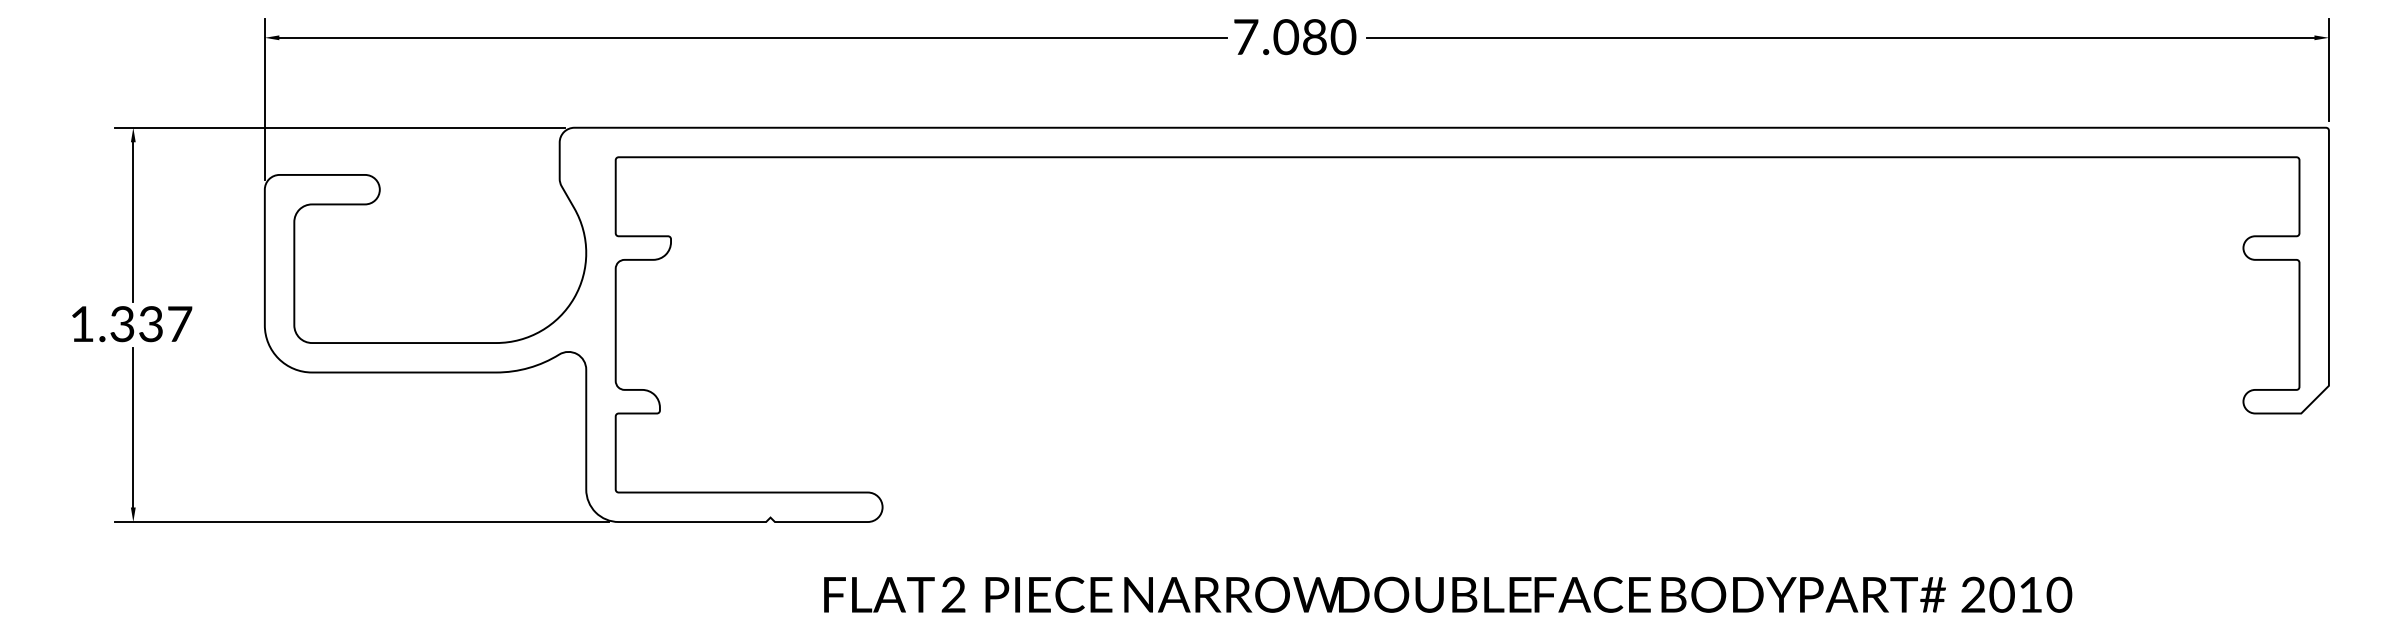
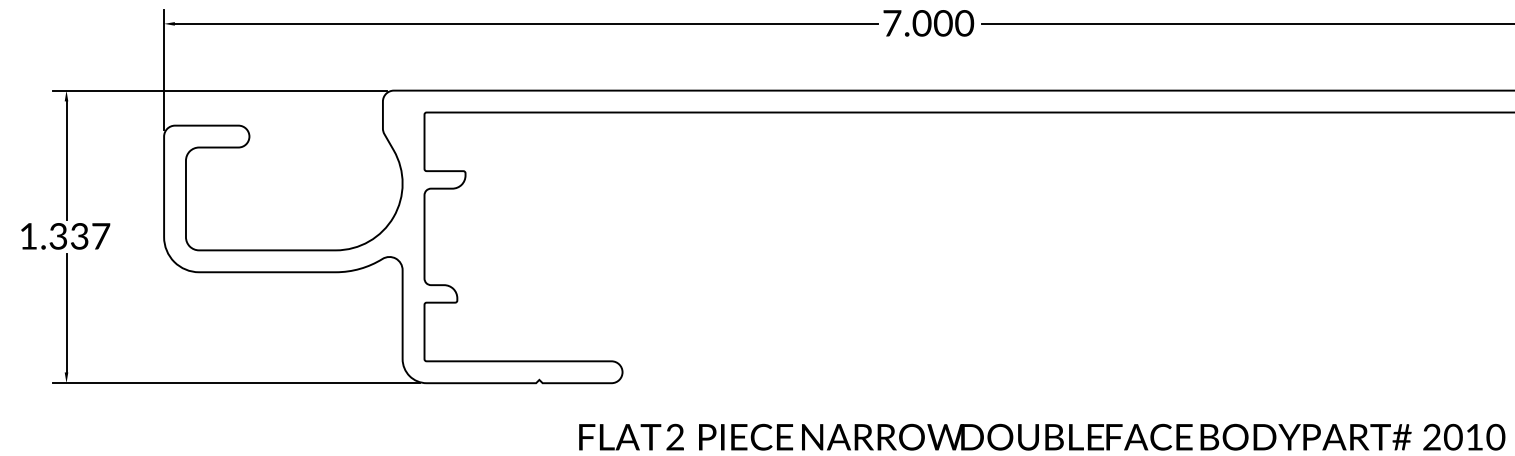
text: (1314, 37) -> (943, 23), 7.080 -> 7.000

